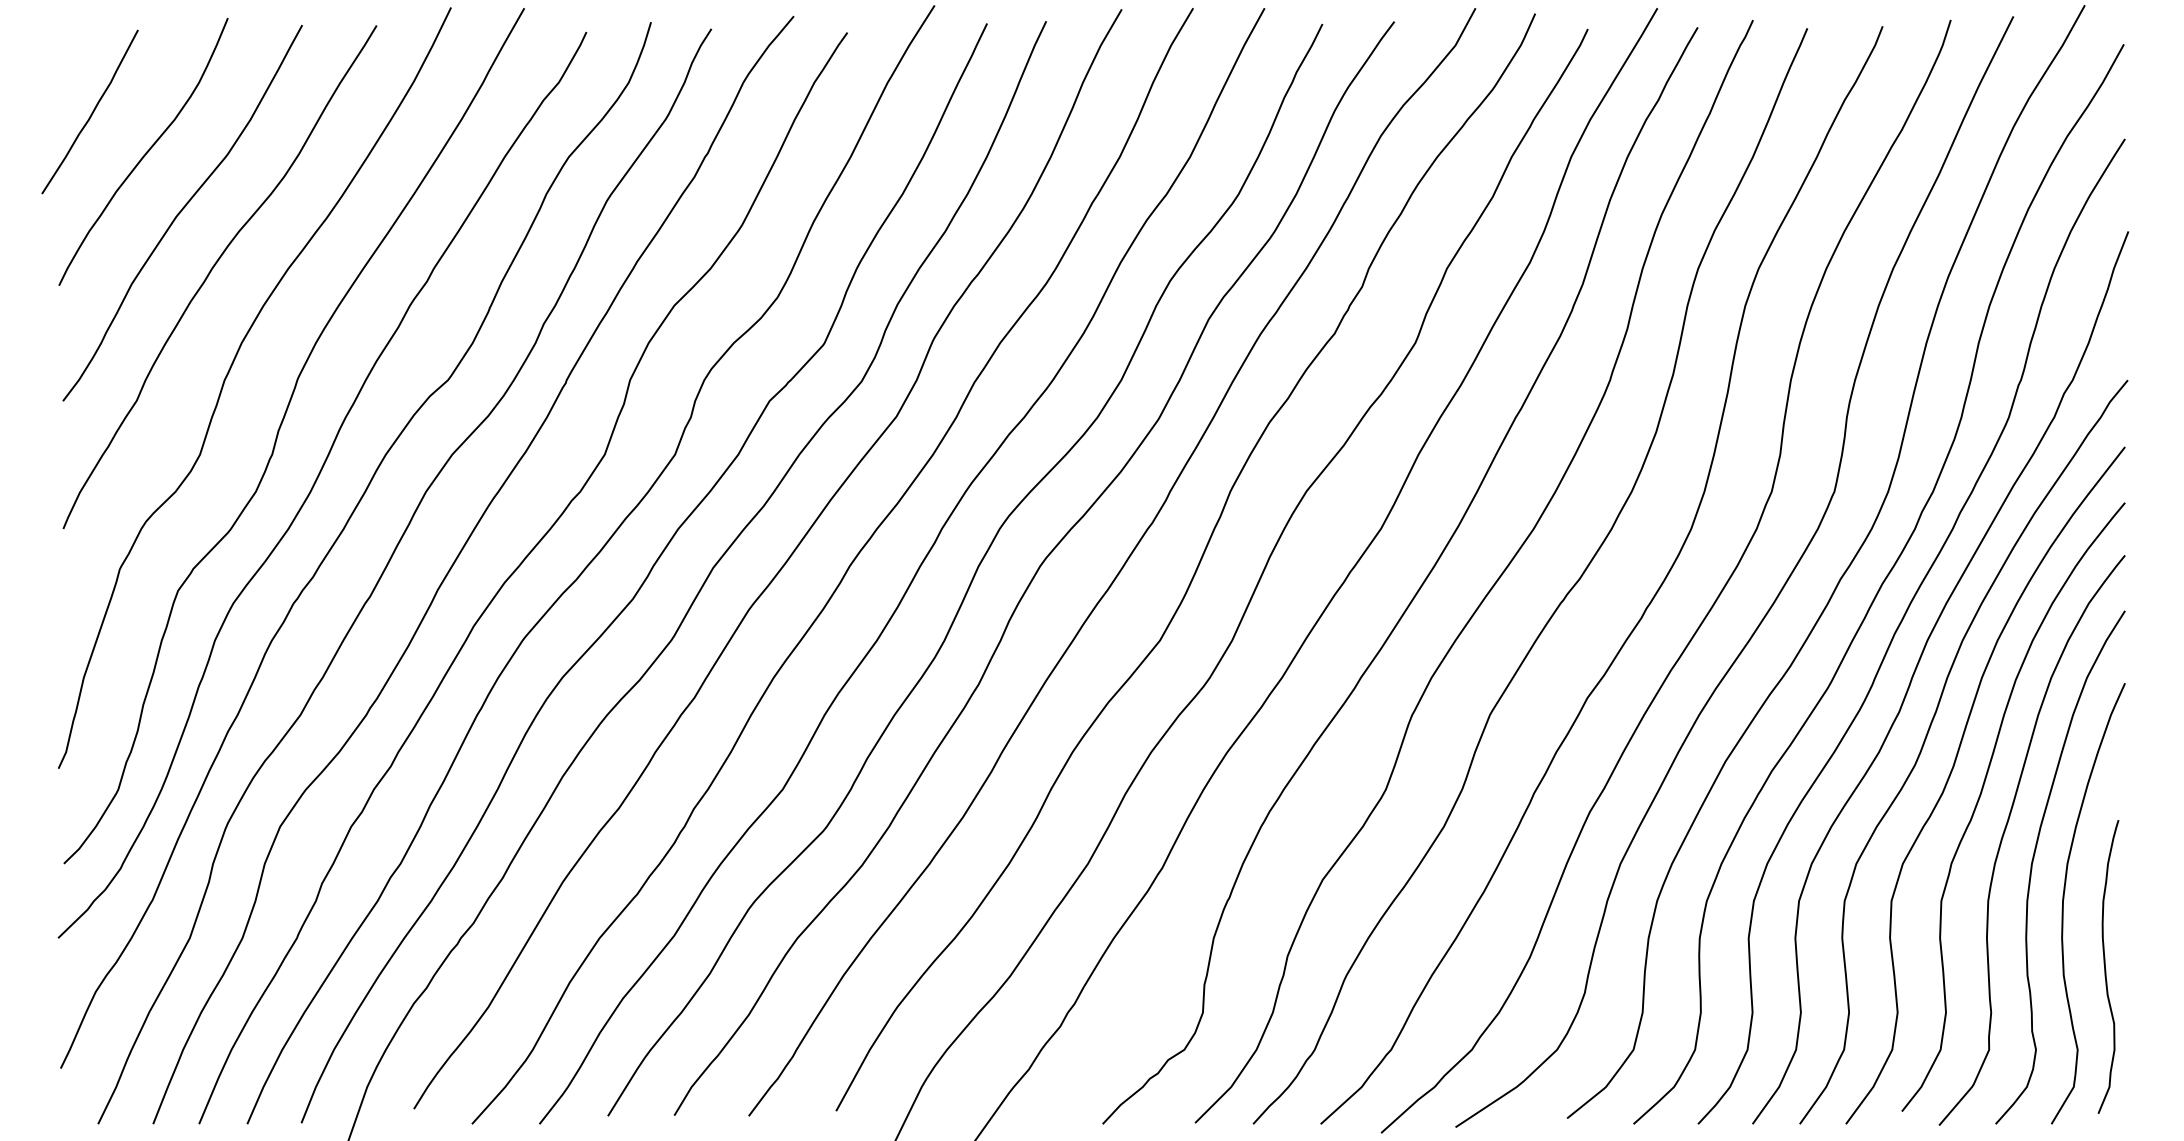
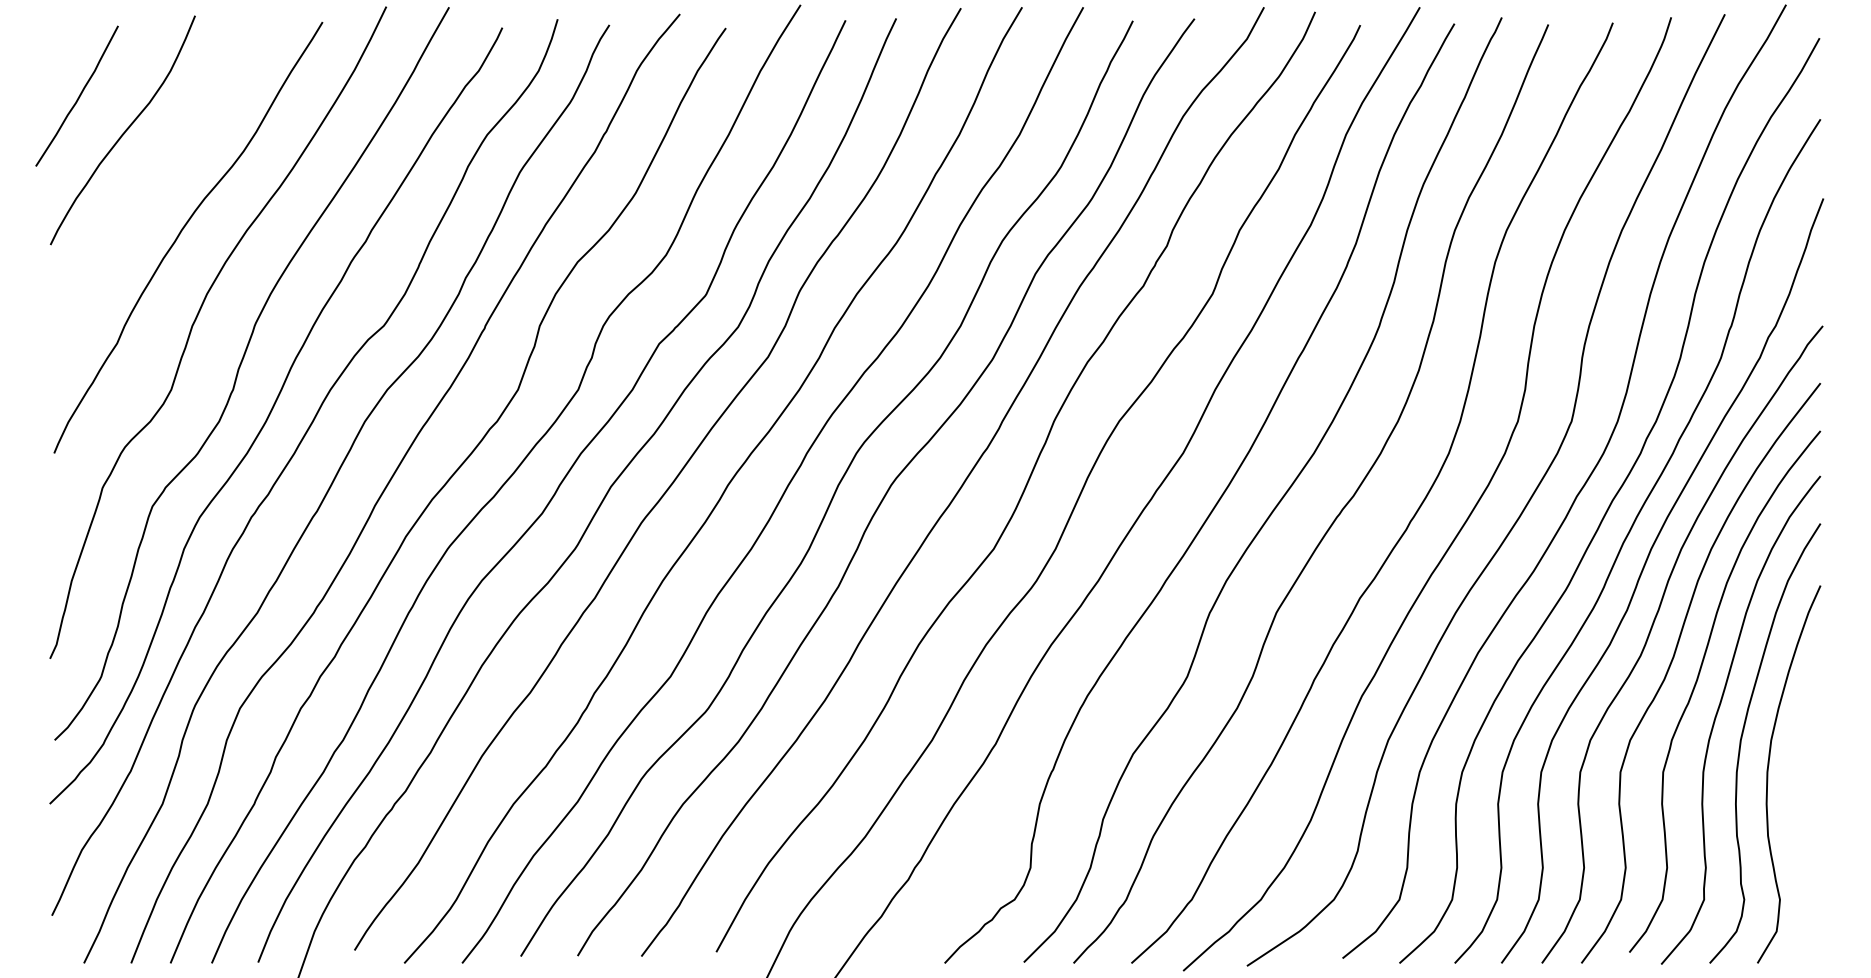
curve: (181, 212) -> (155, 182), removed
curve: (2106, 966) -> (1804, 828), removed

